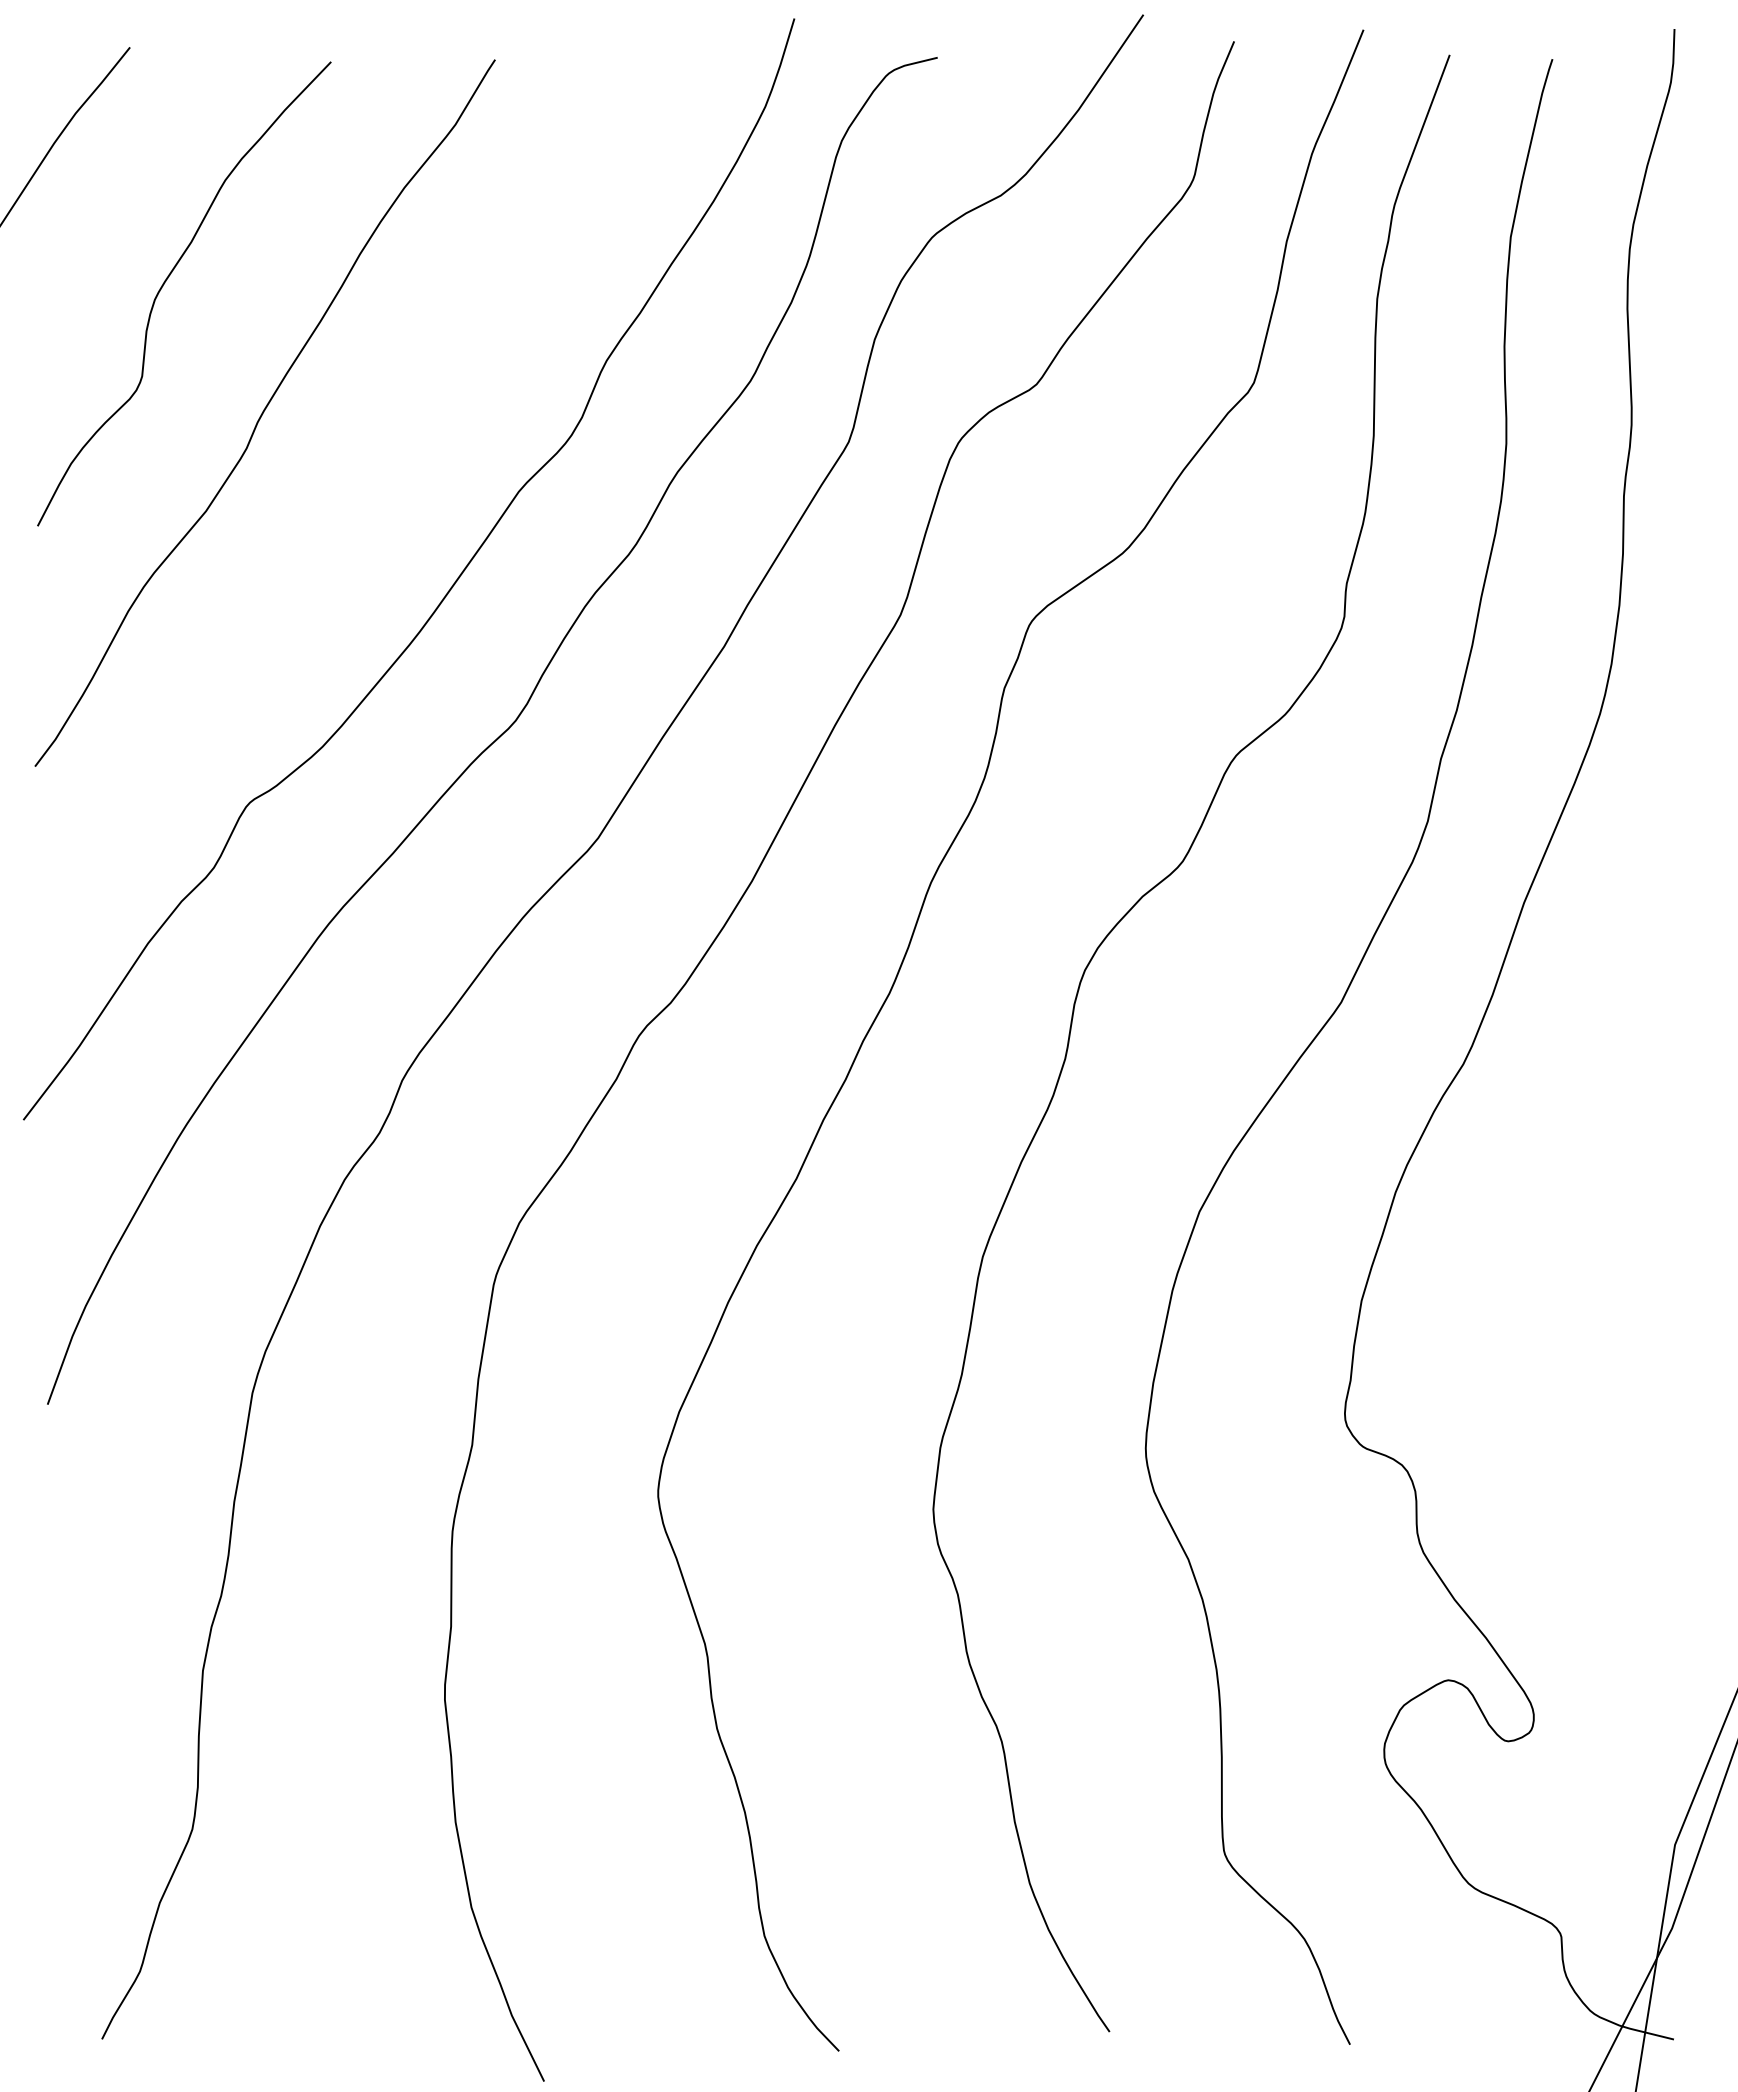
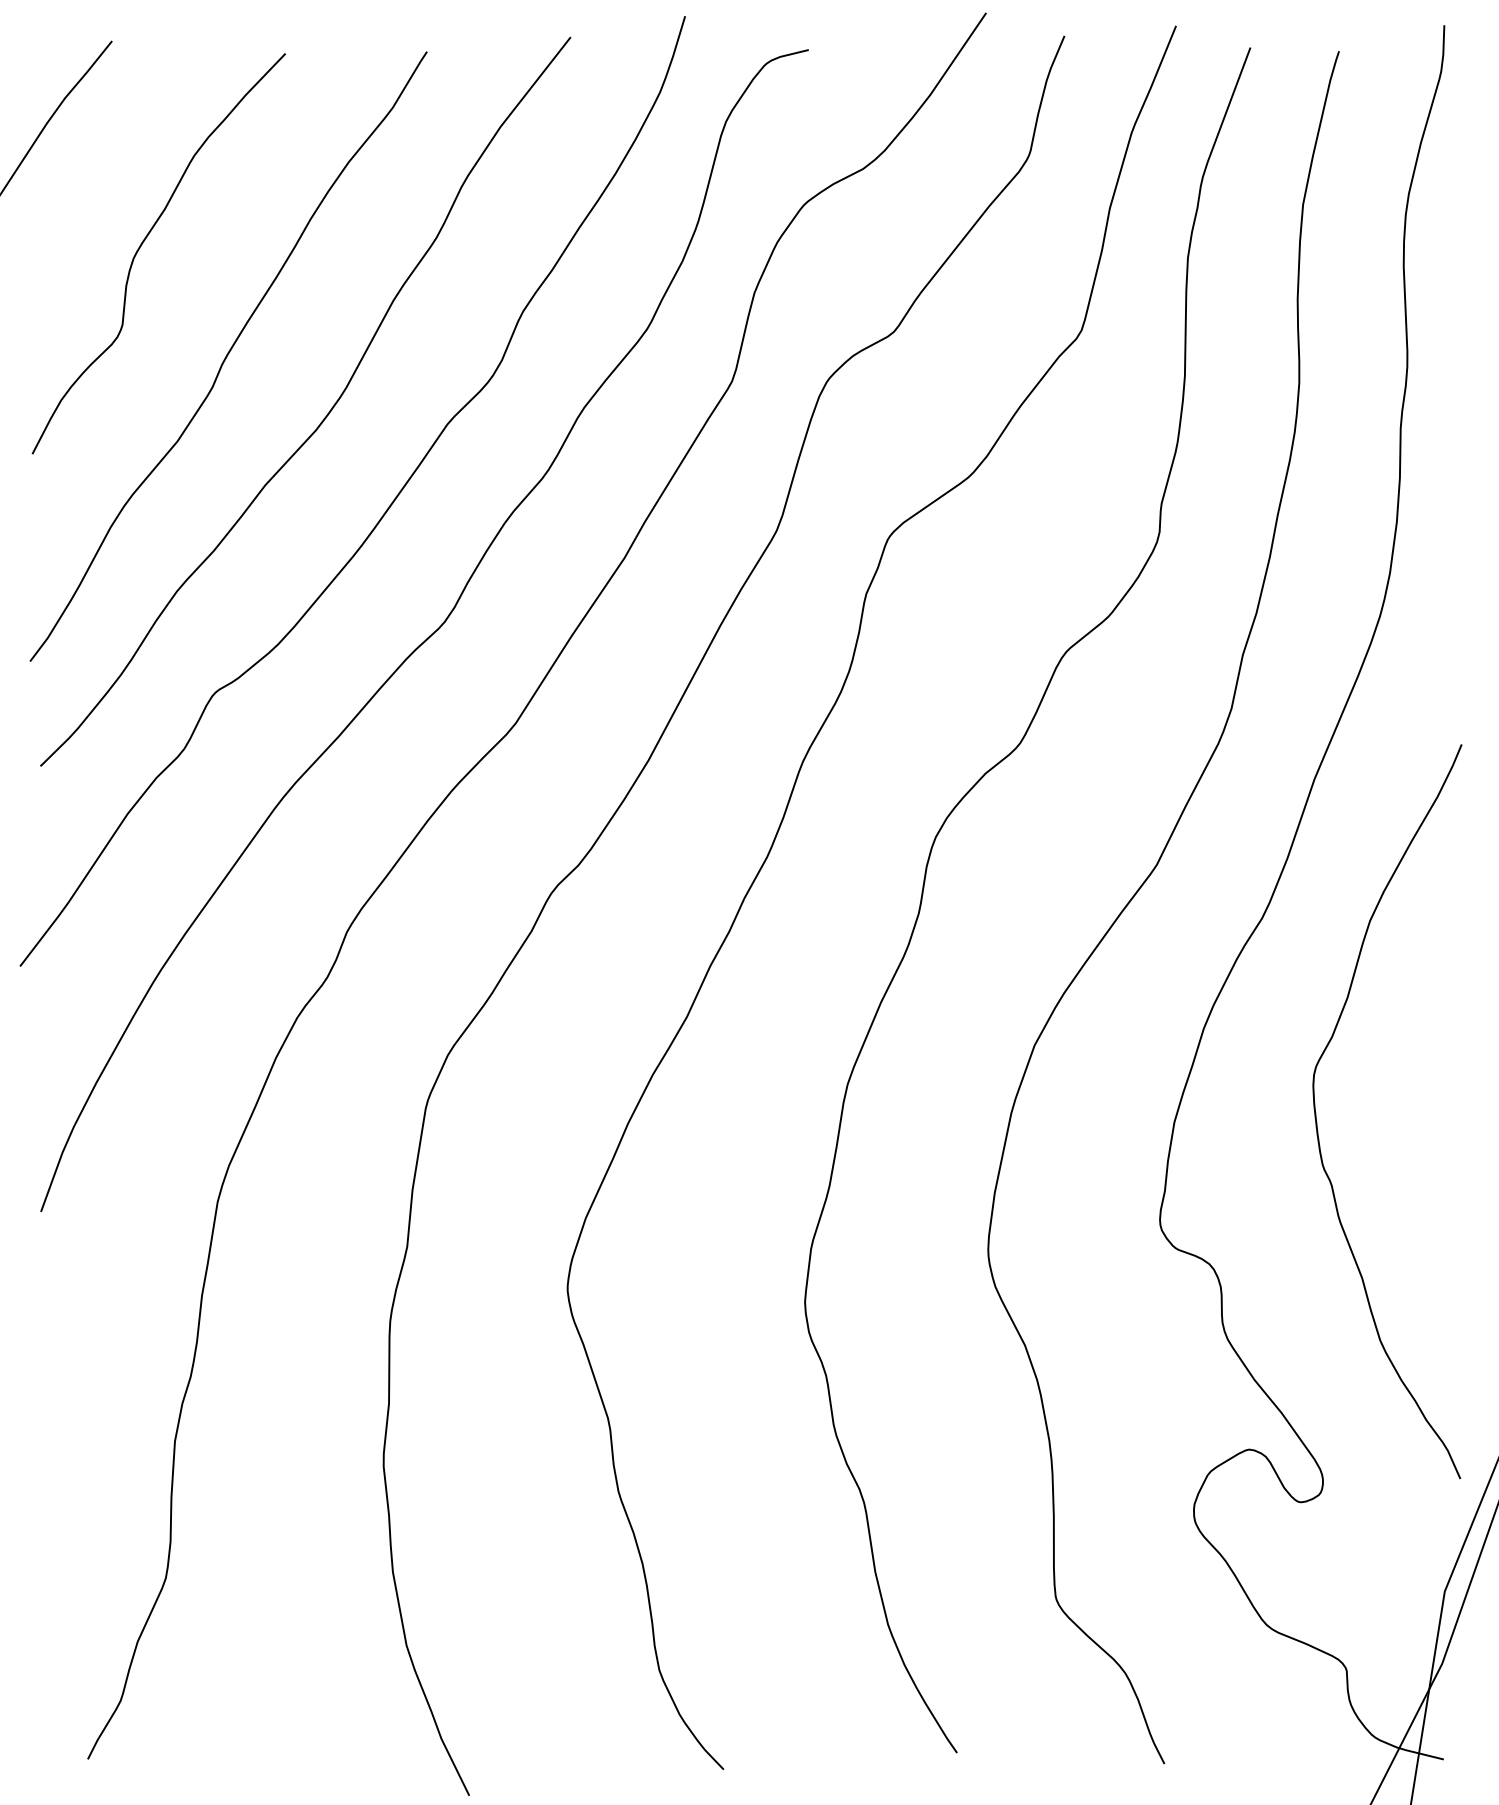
curve: (376, 483) -> (324, 417), added
curve: (1526, 1293) -> (1316, 1115), added

